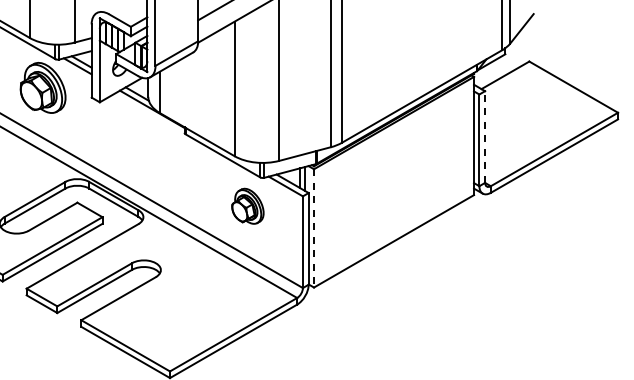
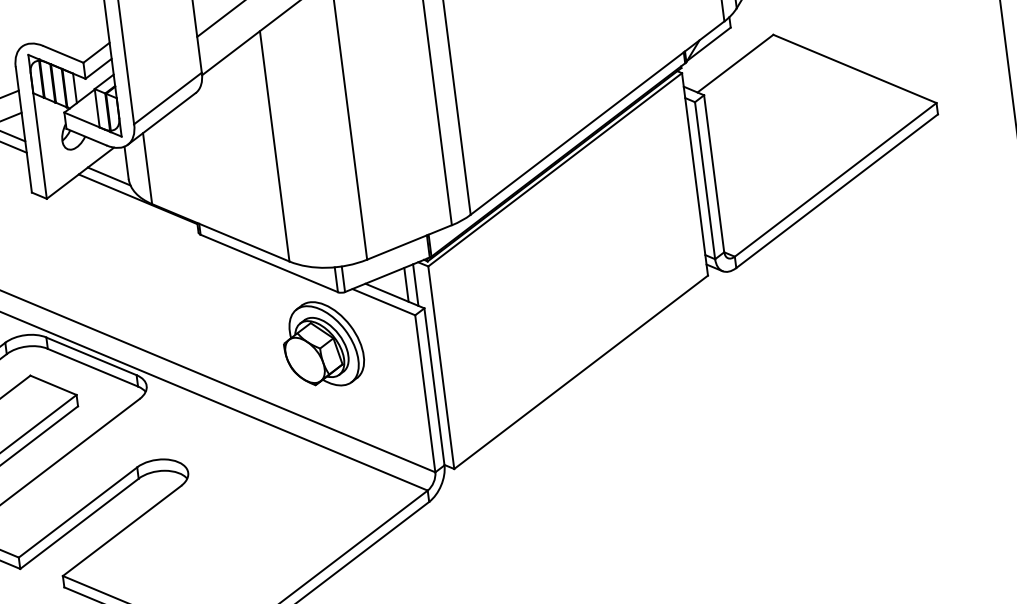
line: (485, 137) -> (714, 174), dashed -> solid
part: (247, 206) -> (322, 344), size x1.43
line: (314, 228) -> (442, 367), dashed -> solid

